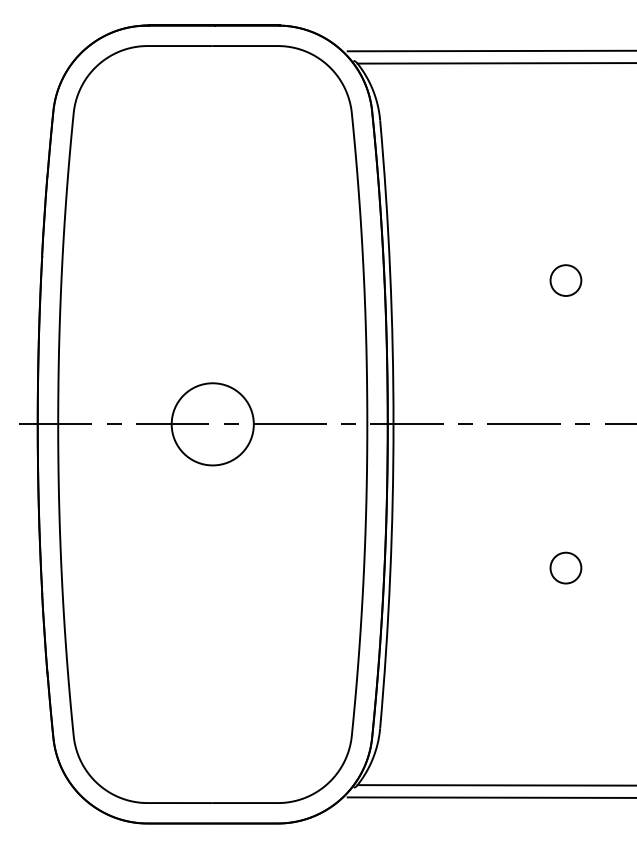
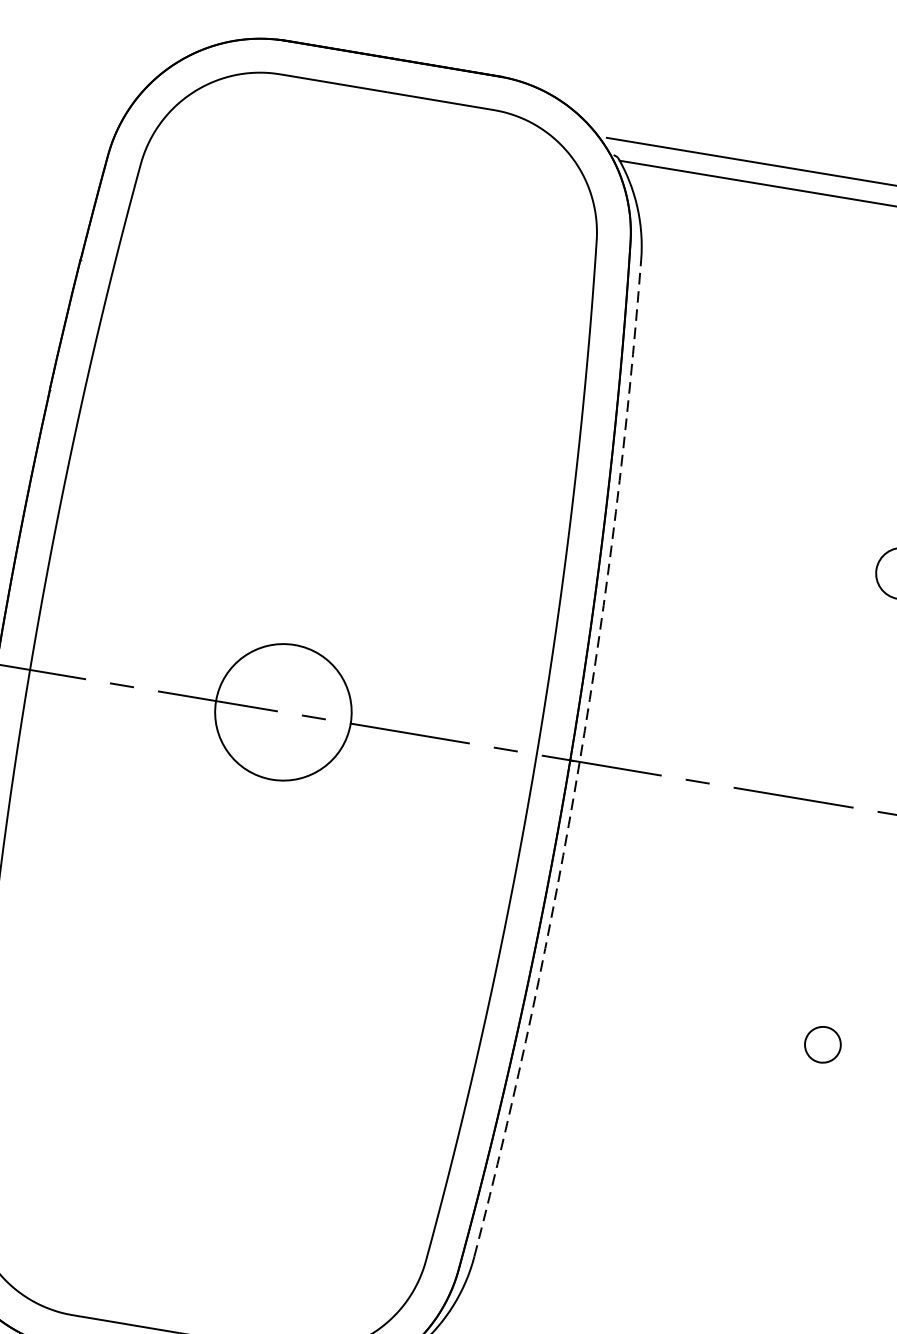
arc: (393, 424) -> (579, 762), solid -> dashed
circle: (565, 567) -> (822, 1043), size x0.7

